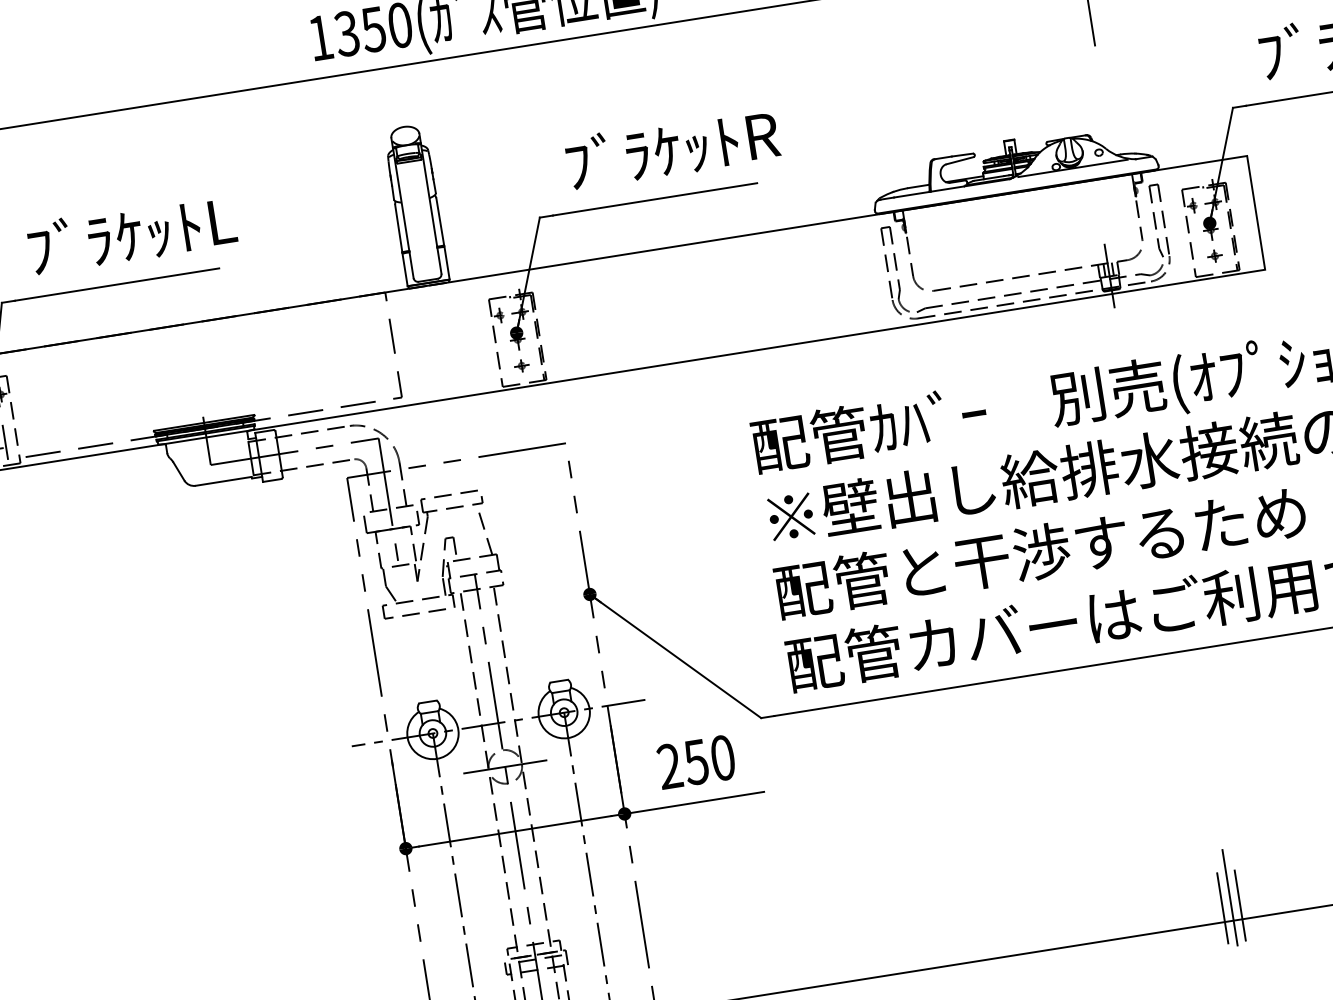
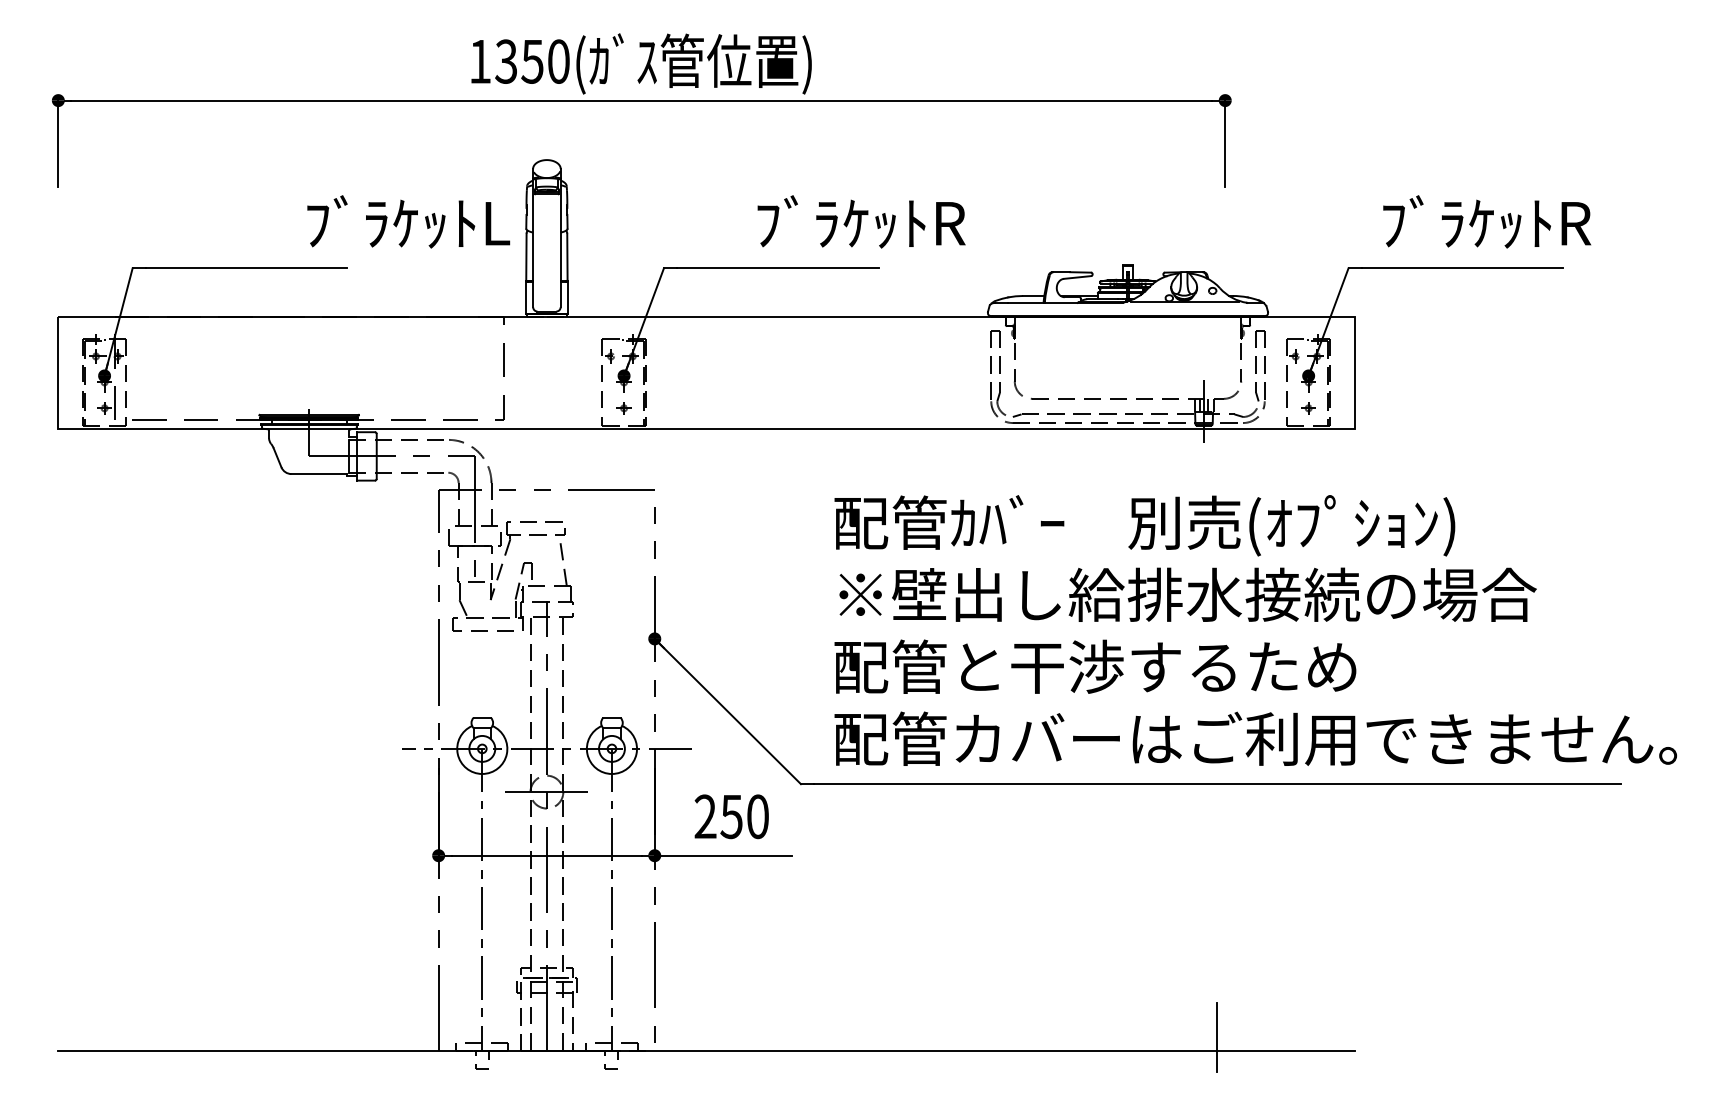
text: (672, 148) -> (861, 221), moved
text: (131, 233) -> (408, 221), moved
line: (1230, 897) -> (1225, 1028), removed
line: (1239, 905) -> (1233, 1037), removed

